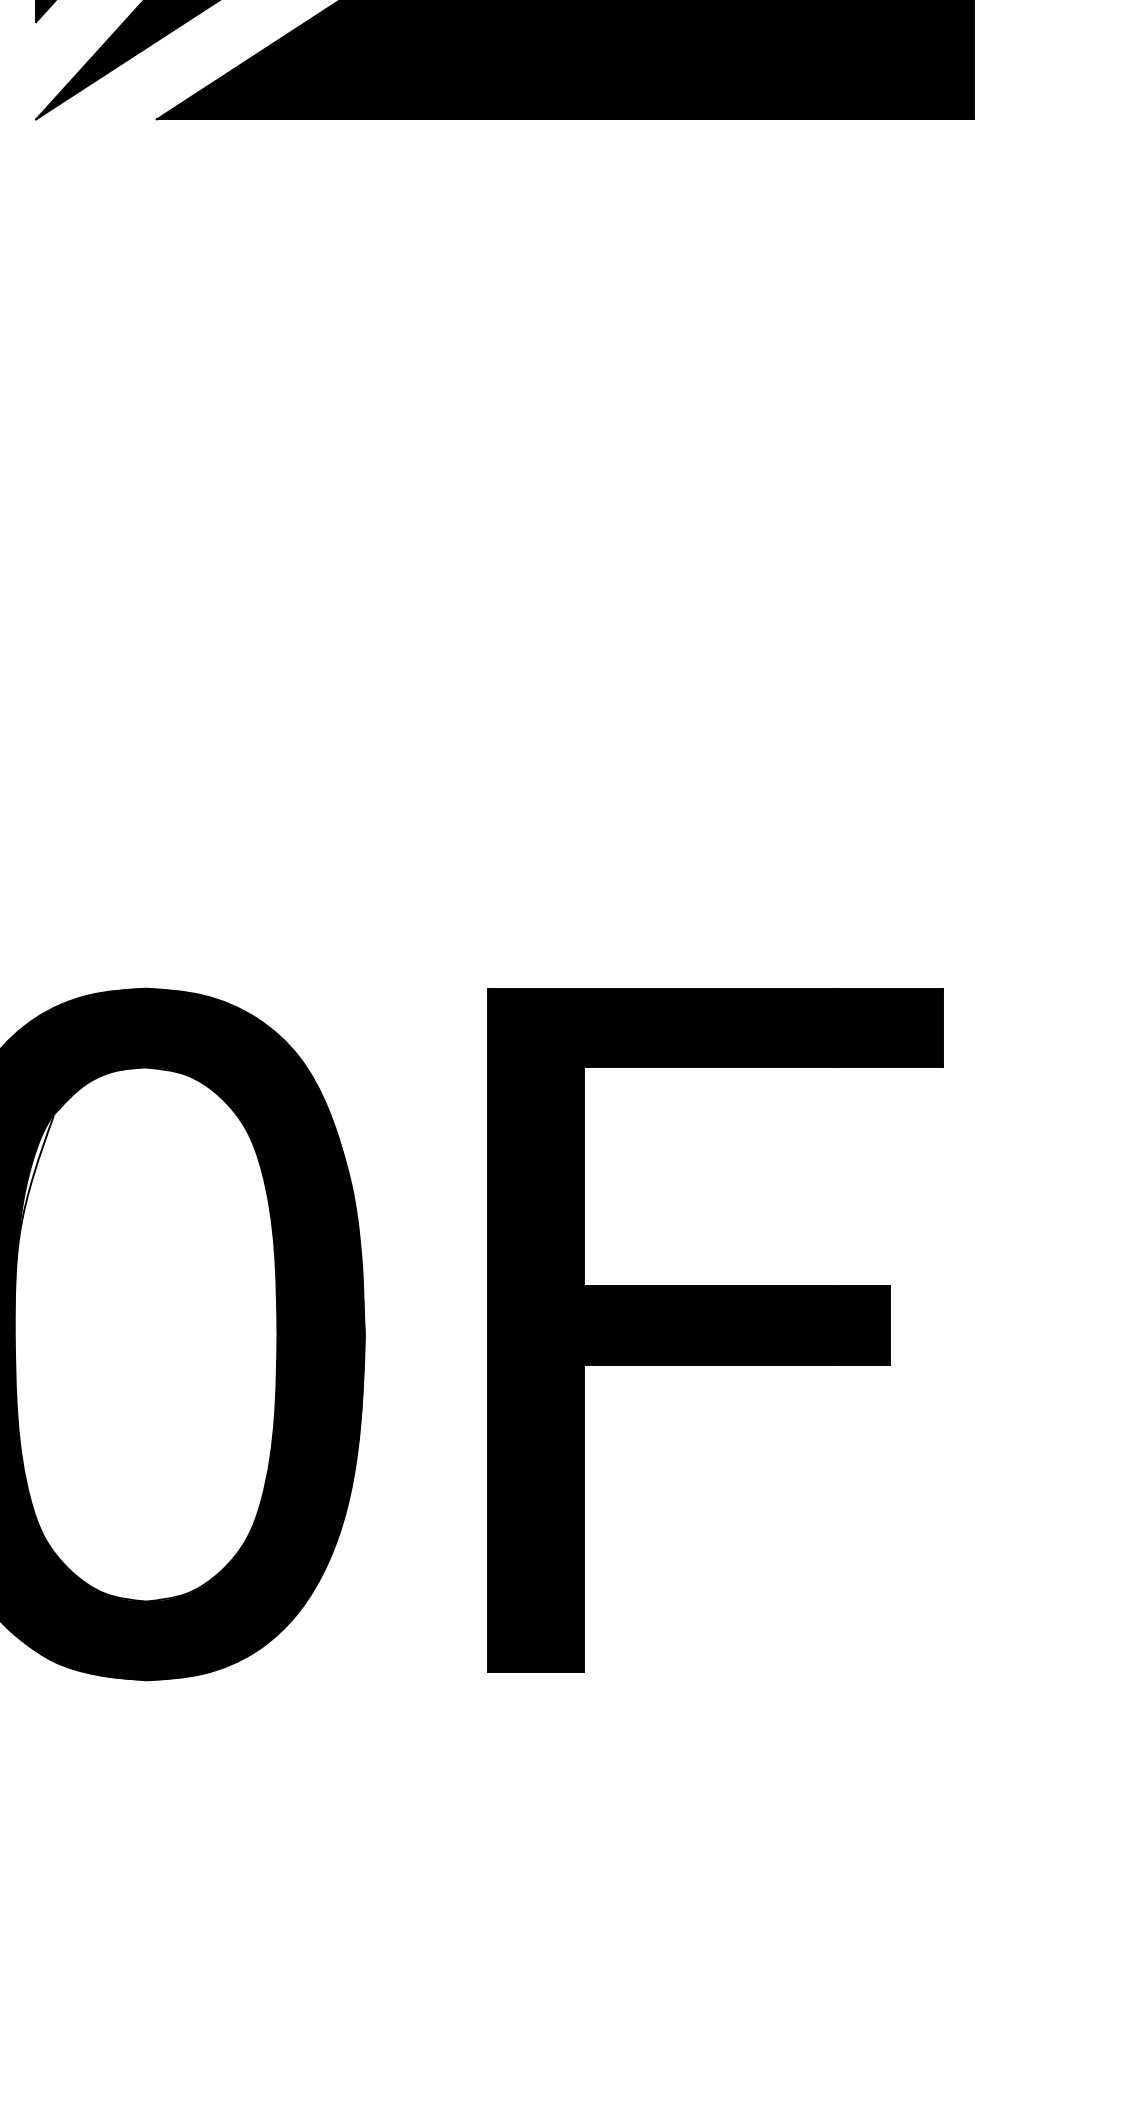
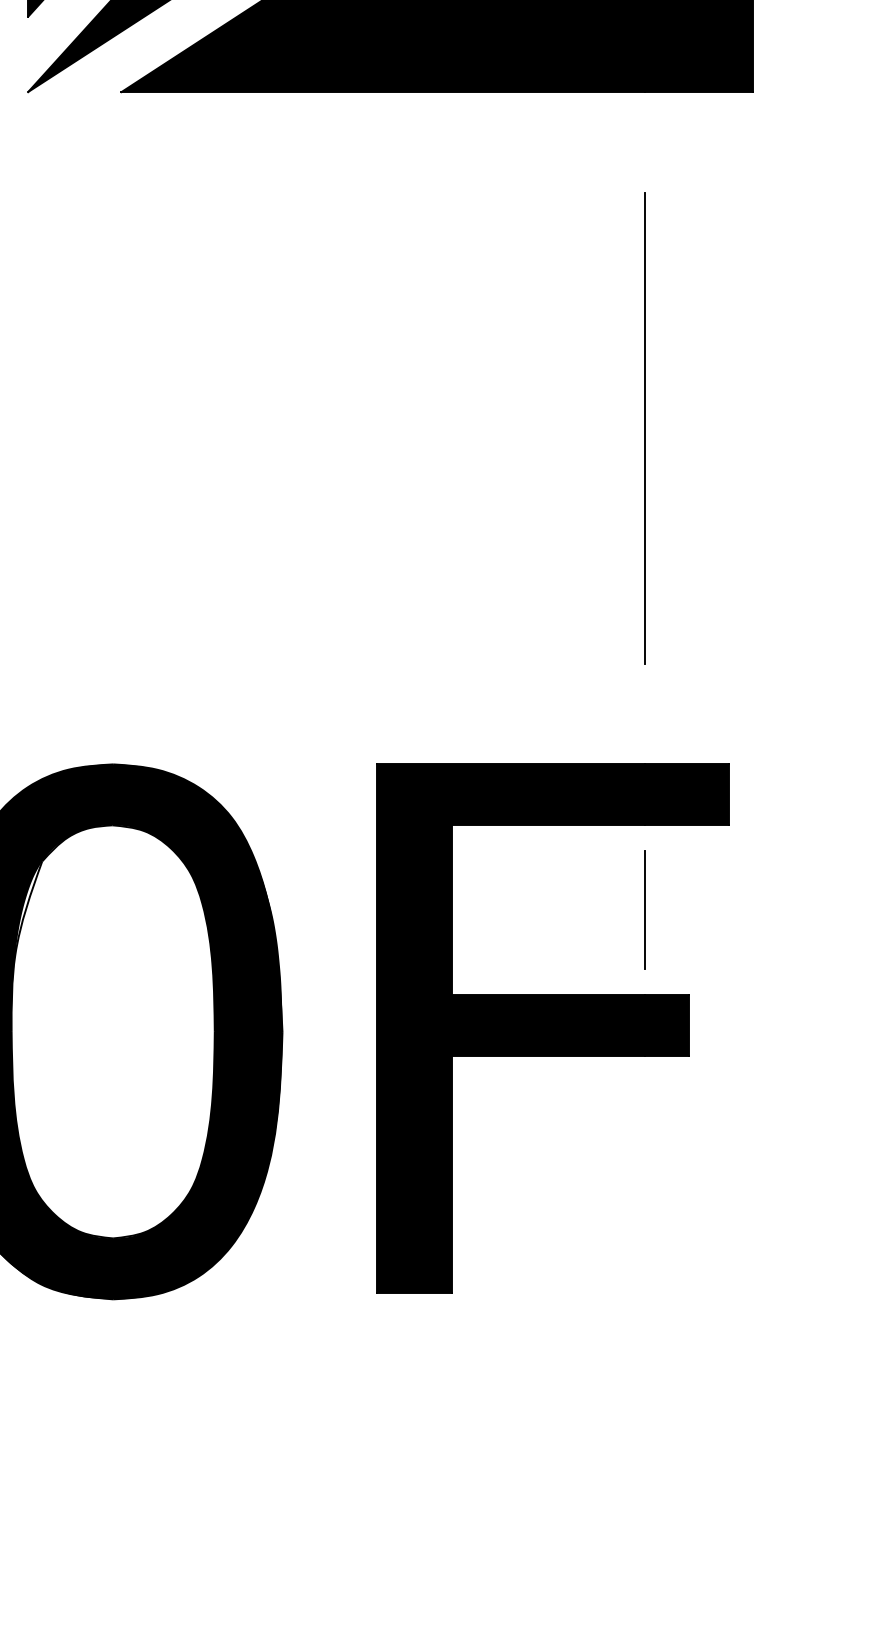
line: (833, 553) -> (644, 427), added
line: (833, 1176) -> (644, 909), added

